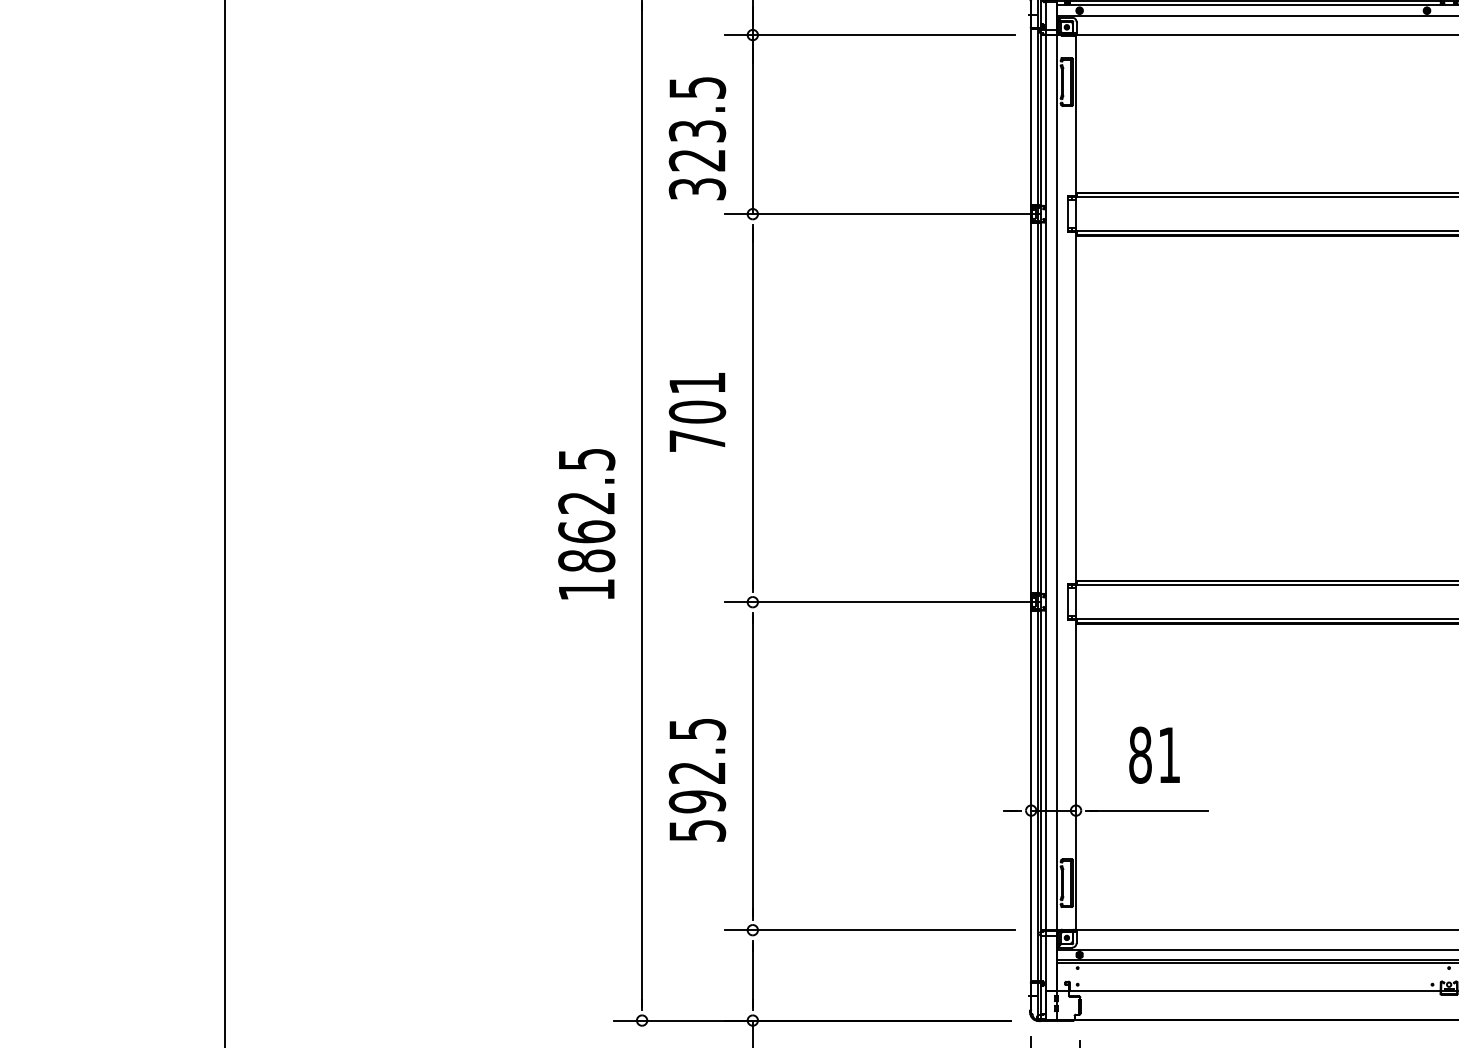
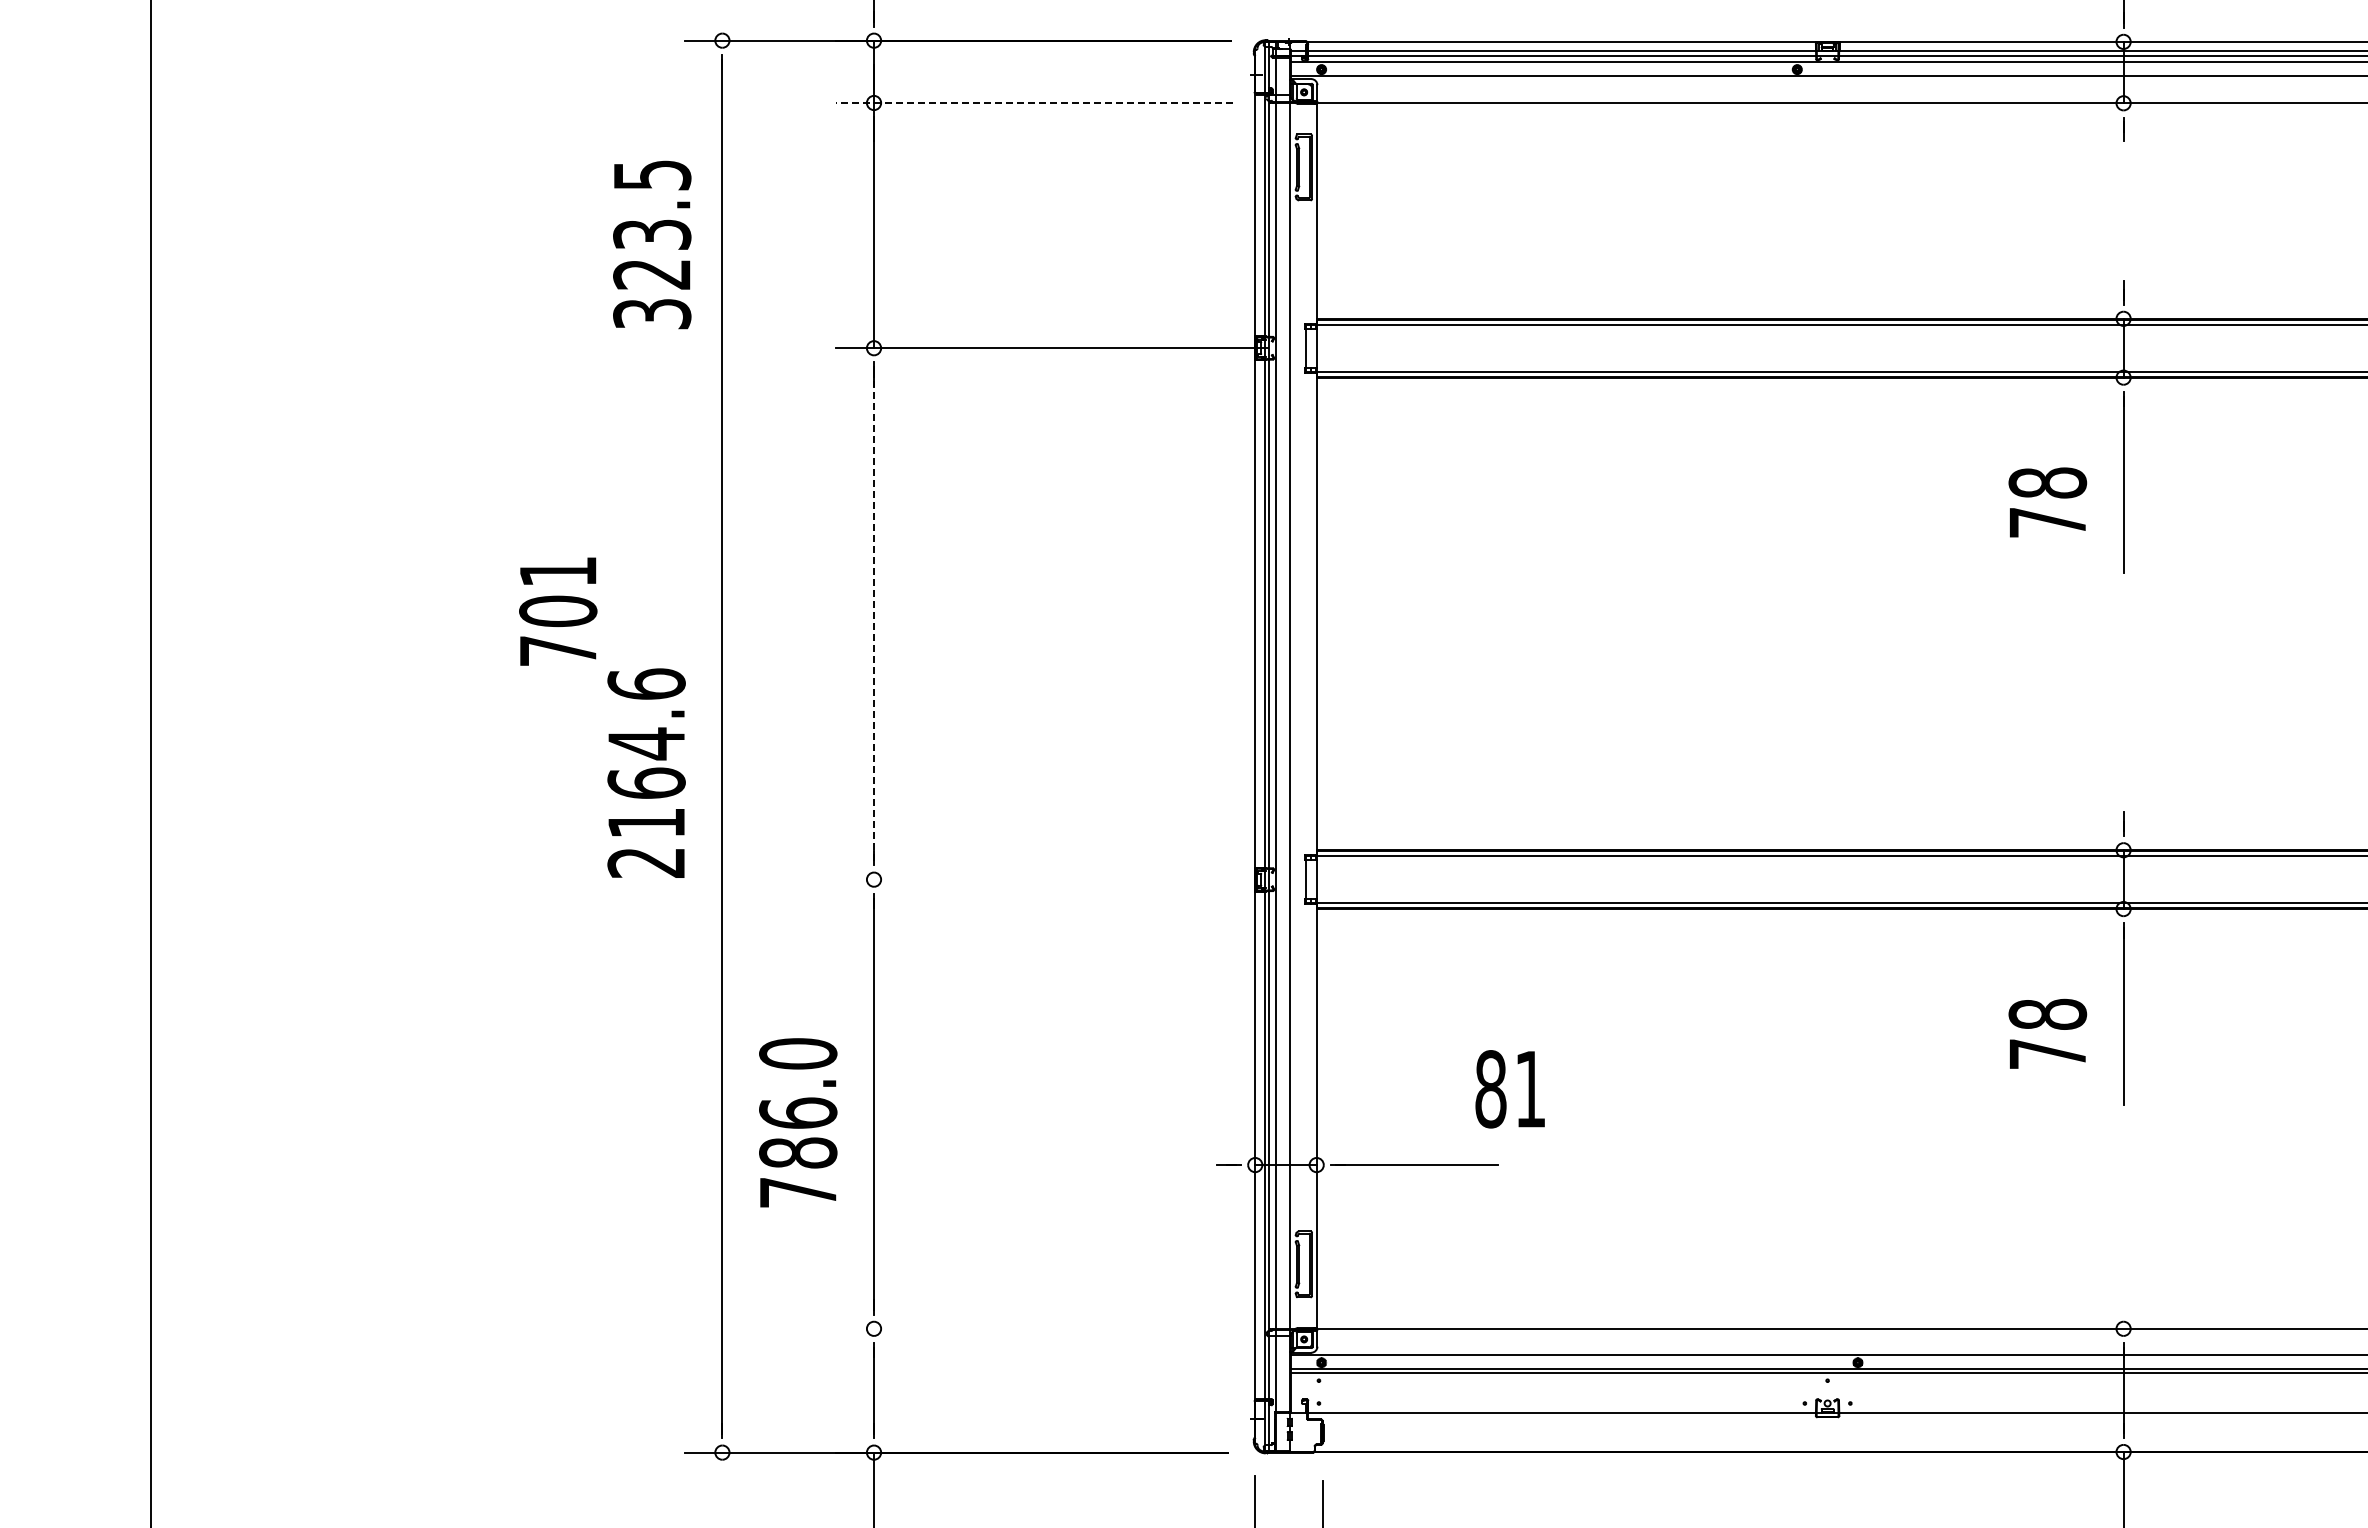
line: (869, 35) -> (1033, 103), solid -> dashed
text: (697, 138) -> (652, 244), moved
line: (753, 407) -> (874, 613), solid -> dashed
text: (697, 412) -> (558, 611), moved
text: (586, 523) -> (646, 772), 1862.5 -> 2164.6
line: (883, 602) -> (1052, 879), removed
text: (1154, 755) -> (1509, 1089), moved
text: (697, 779) -> (798, 1122), 592.5 -> 786.0
line: (869, 929) -> (1034, 1328), removed

